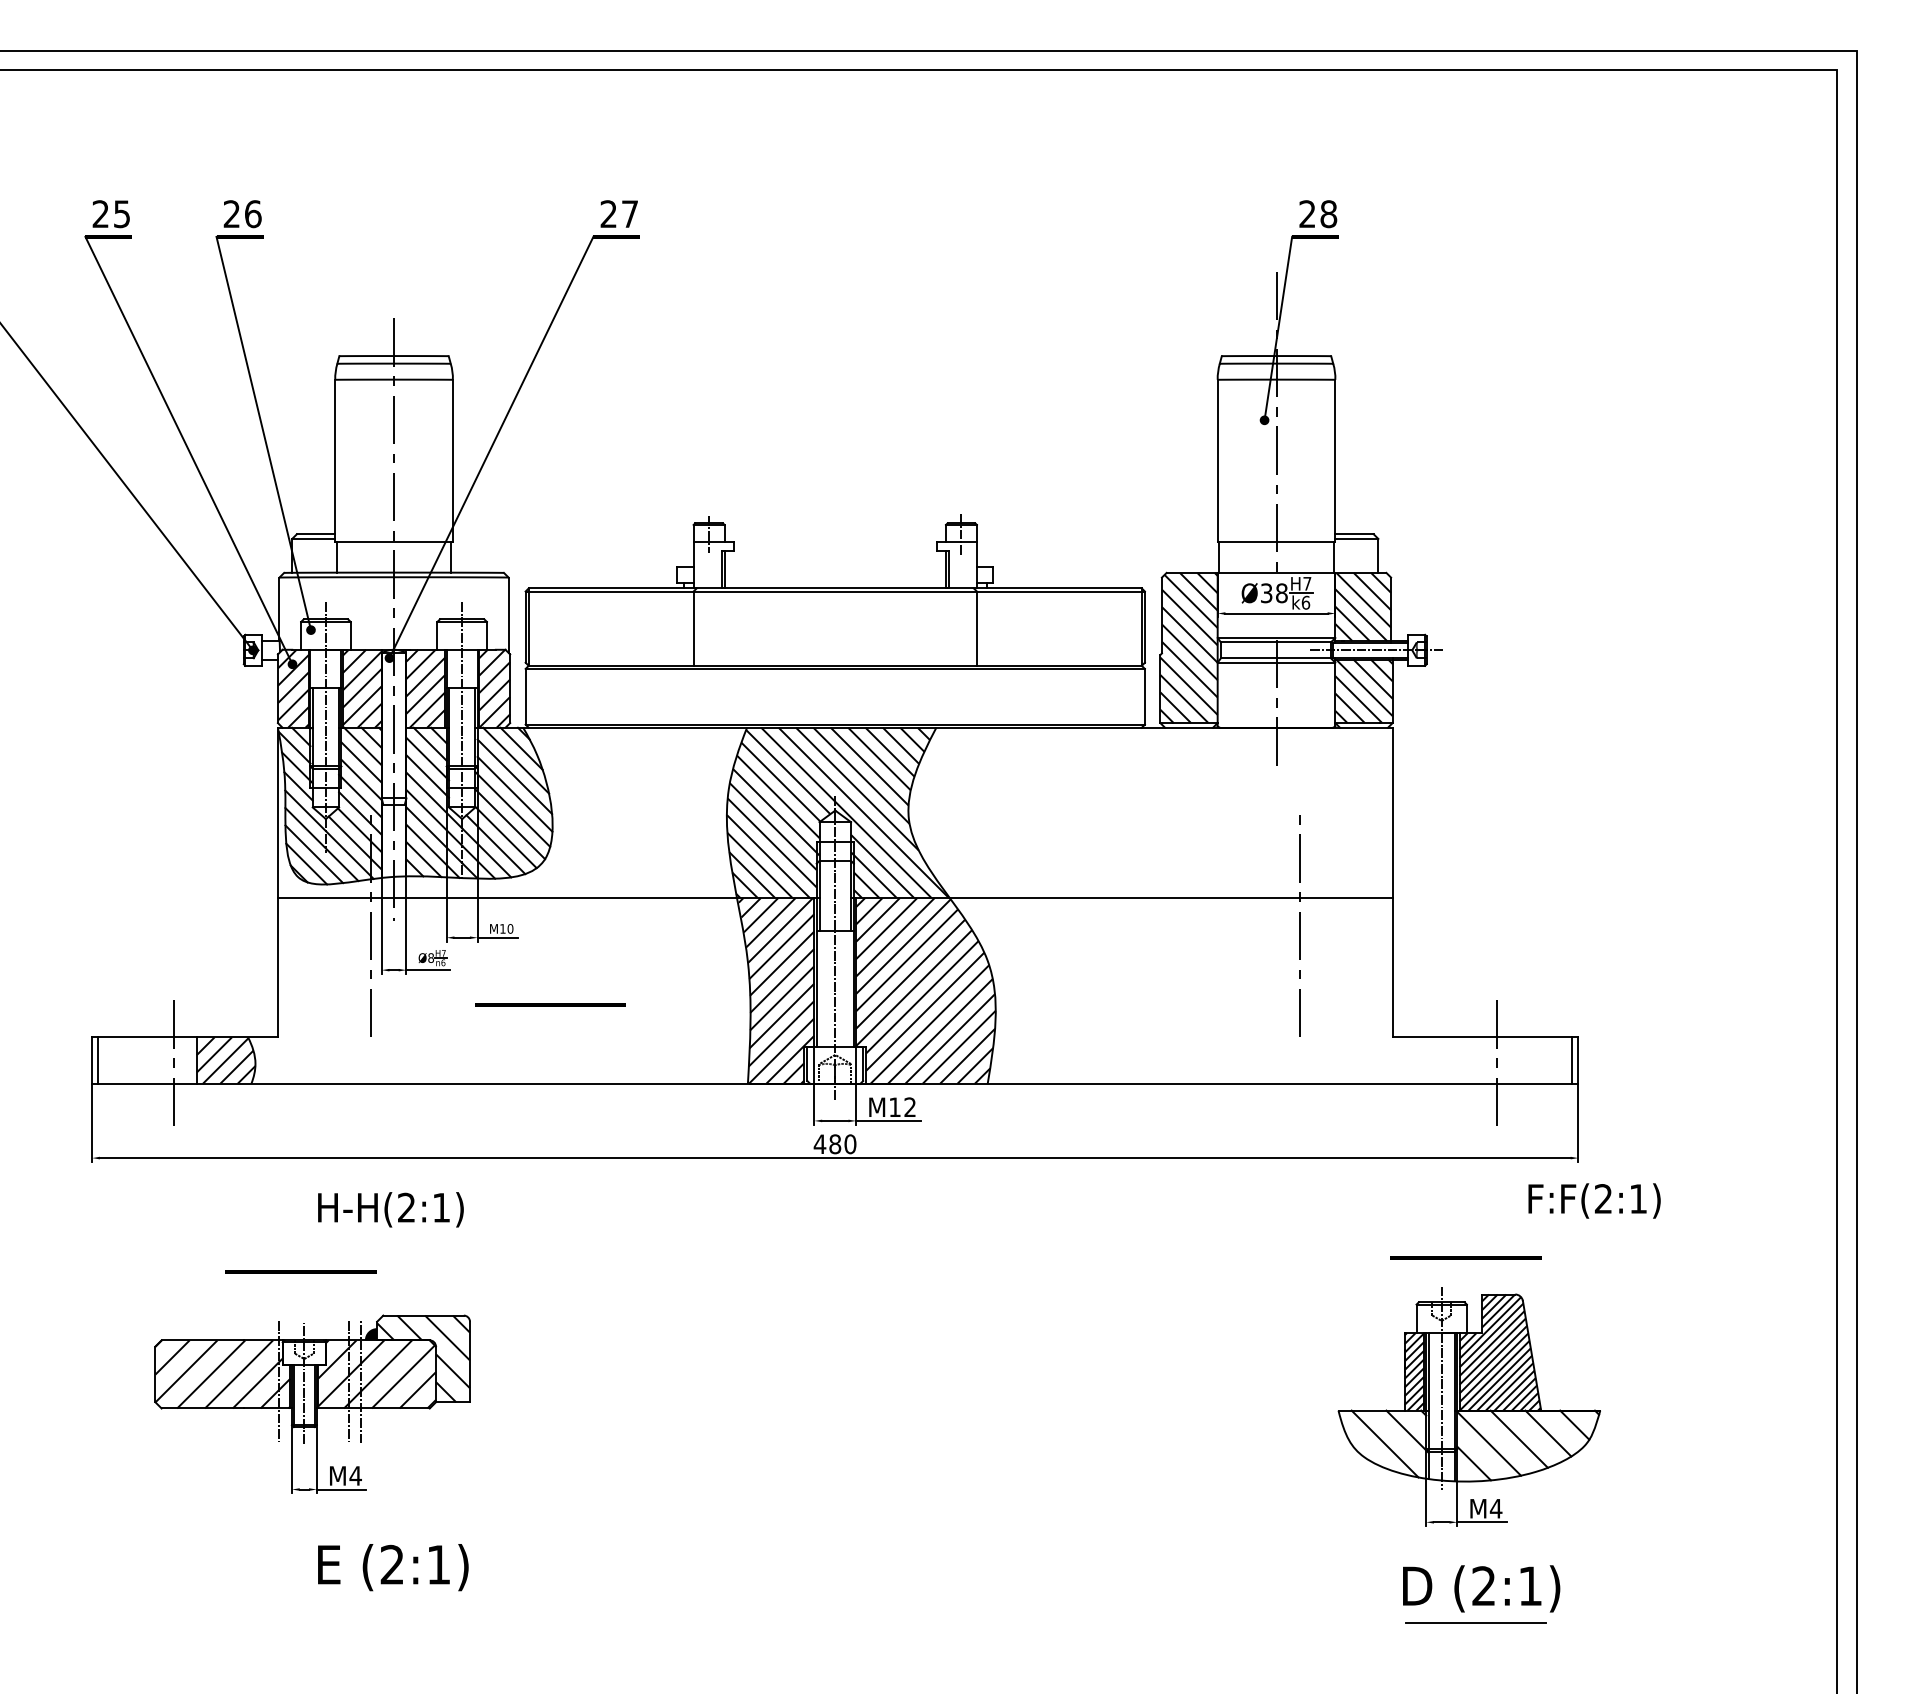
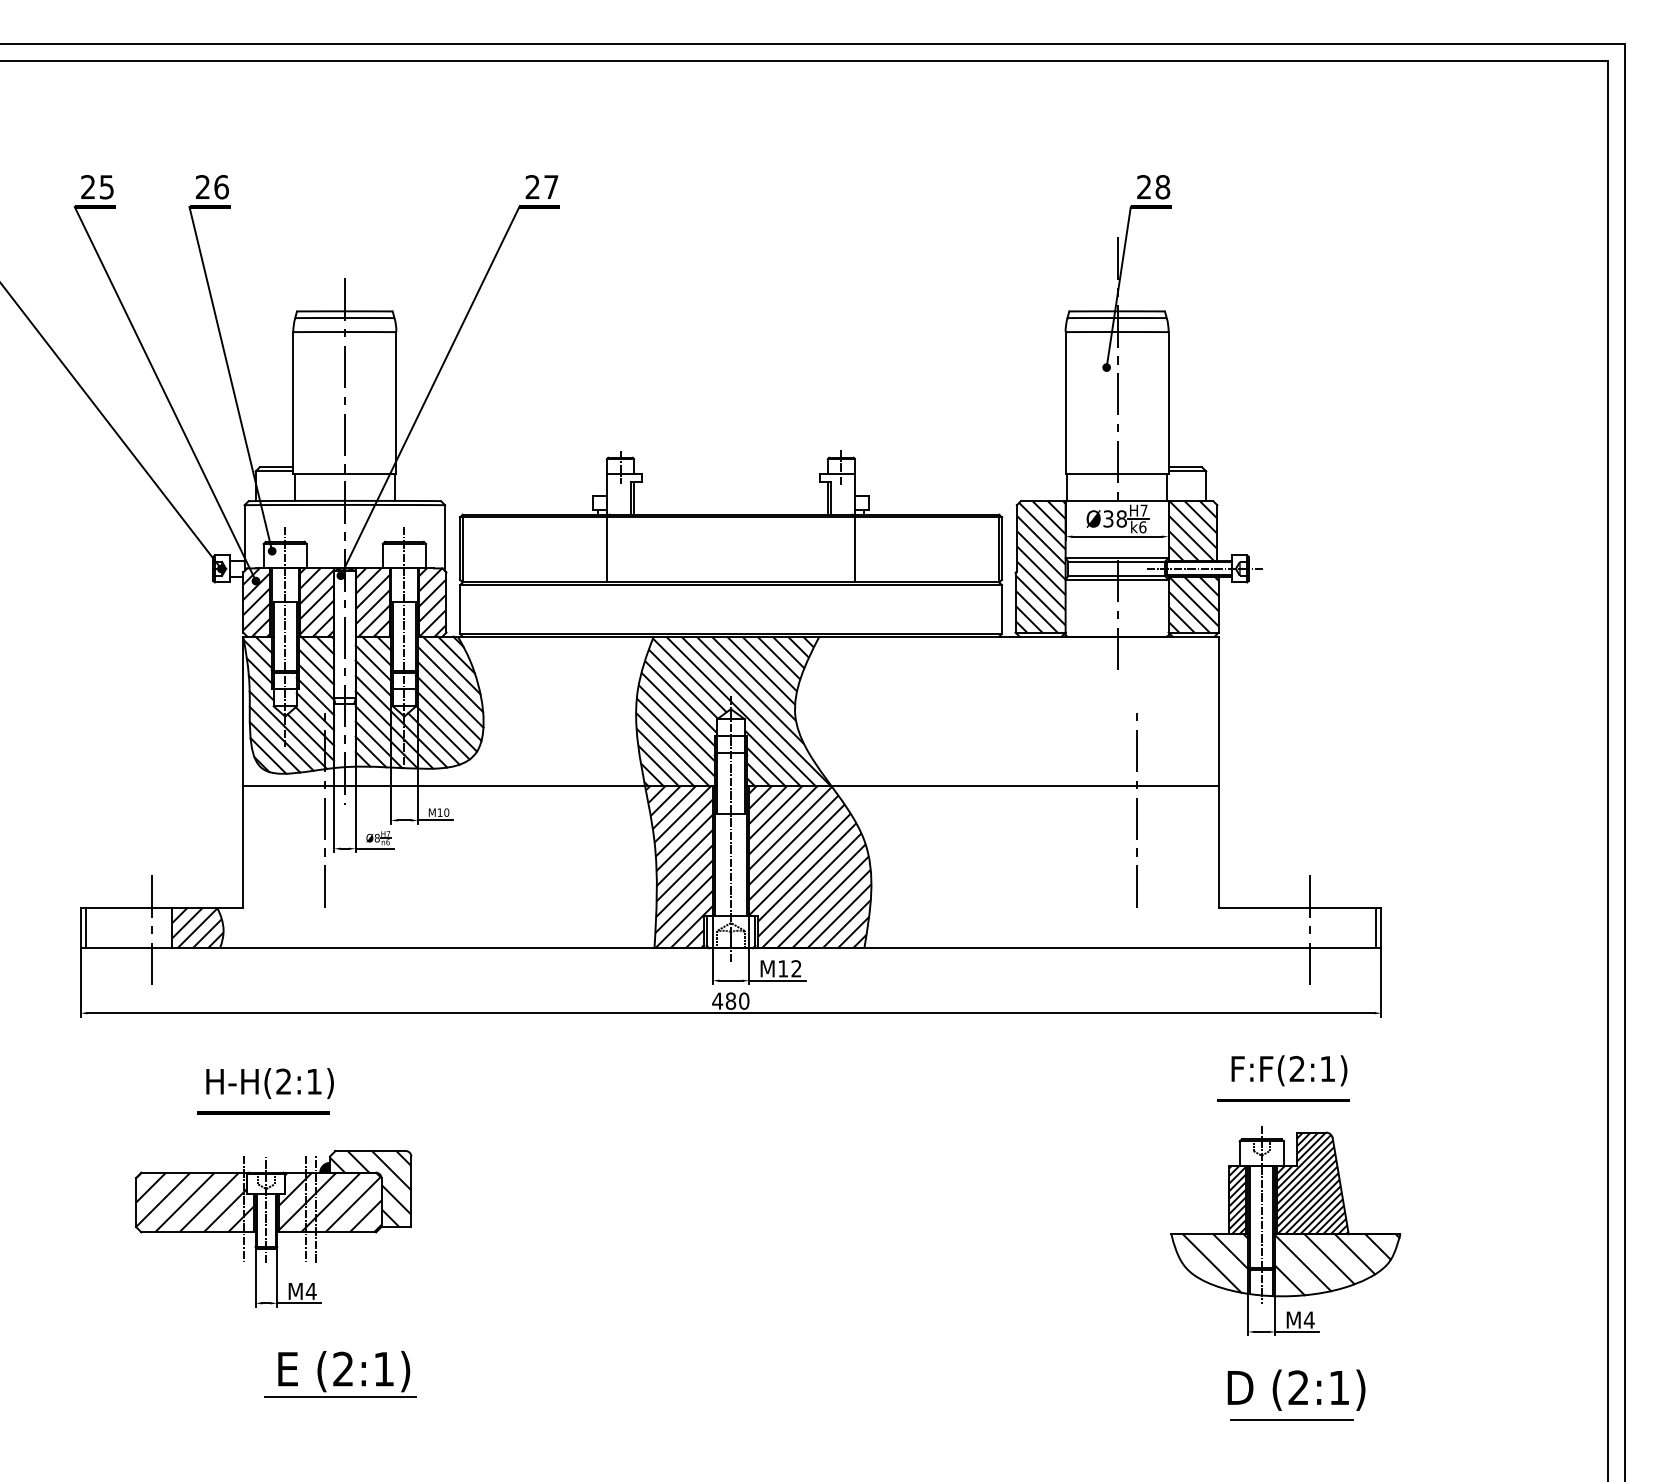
line: (550, 1004) -> (481, 878), removed
text: (1594, 1200) -> (1289, 1070), moved
text: (390, 1209) -> (269, 1083), moved
line: (389, 1596) -> (340, 1396), added

